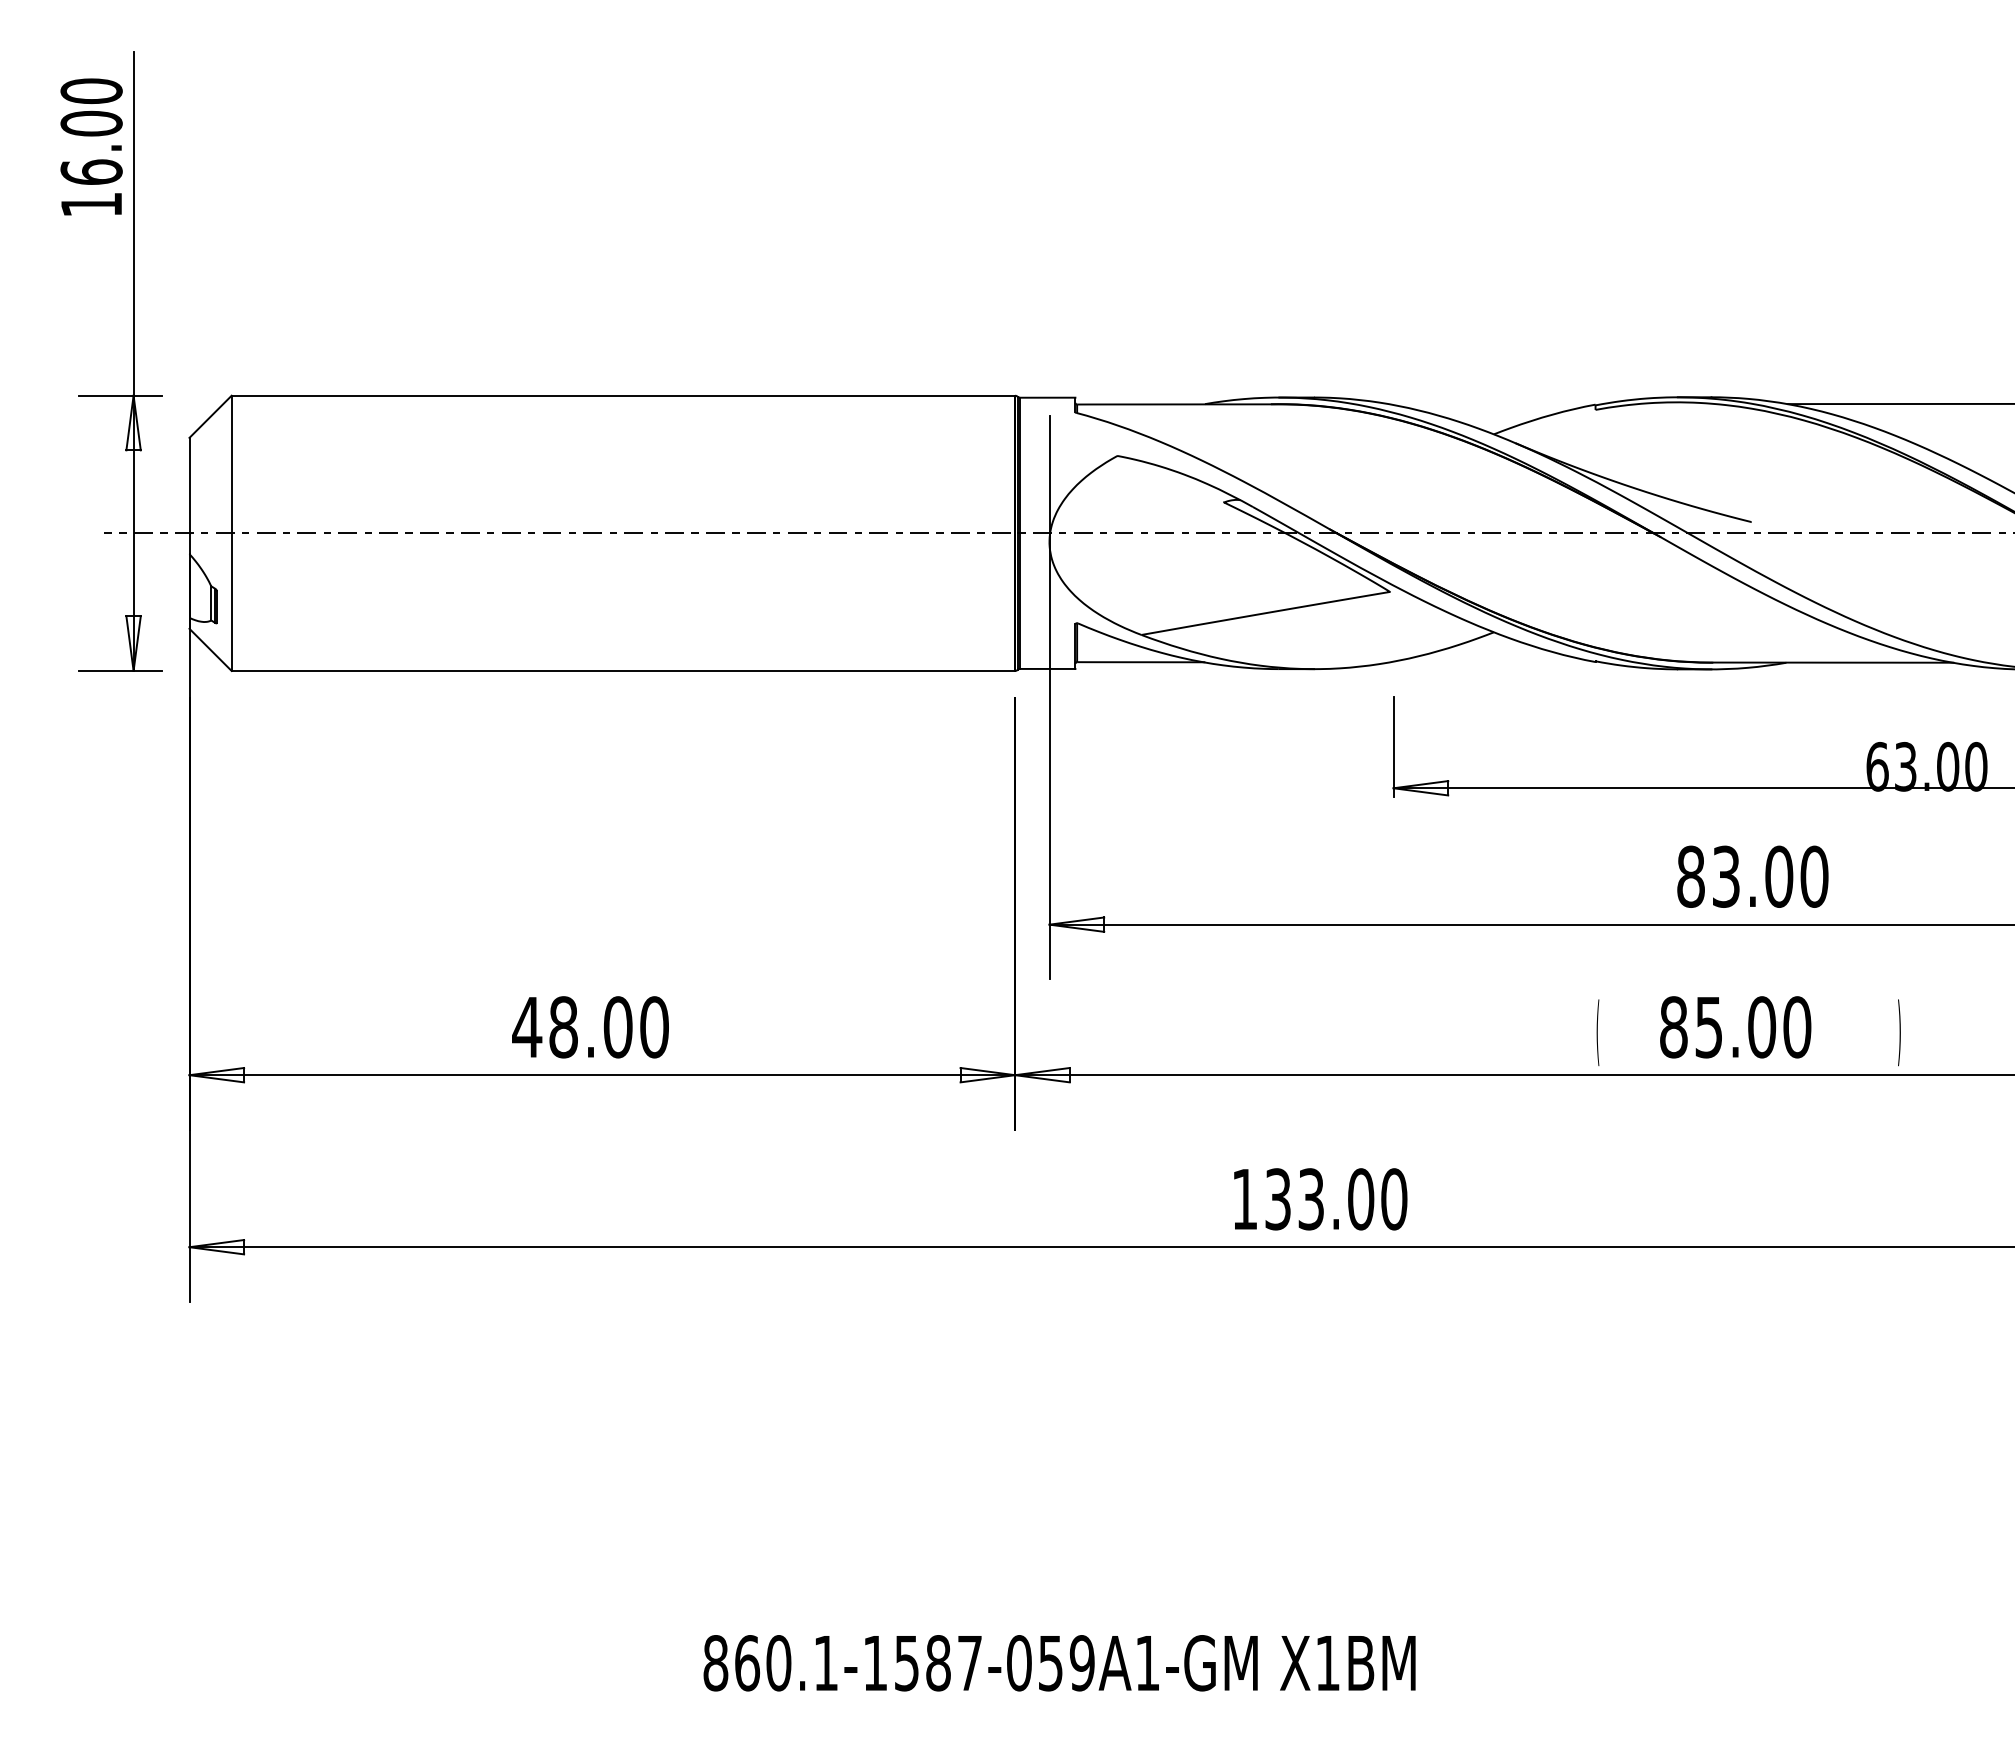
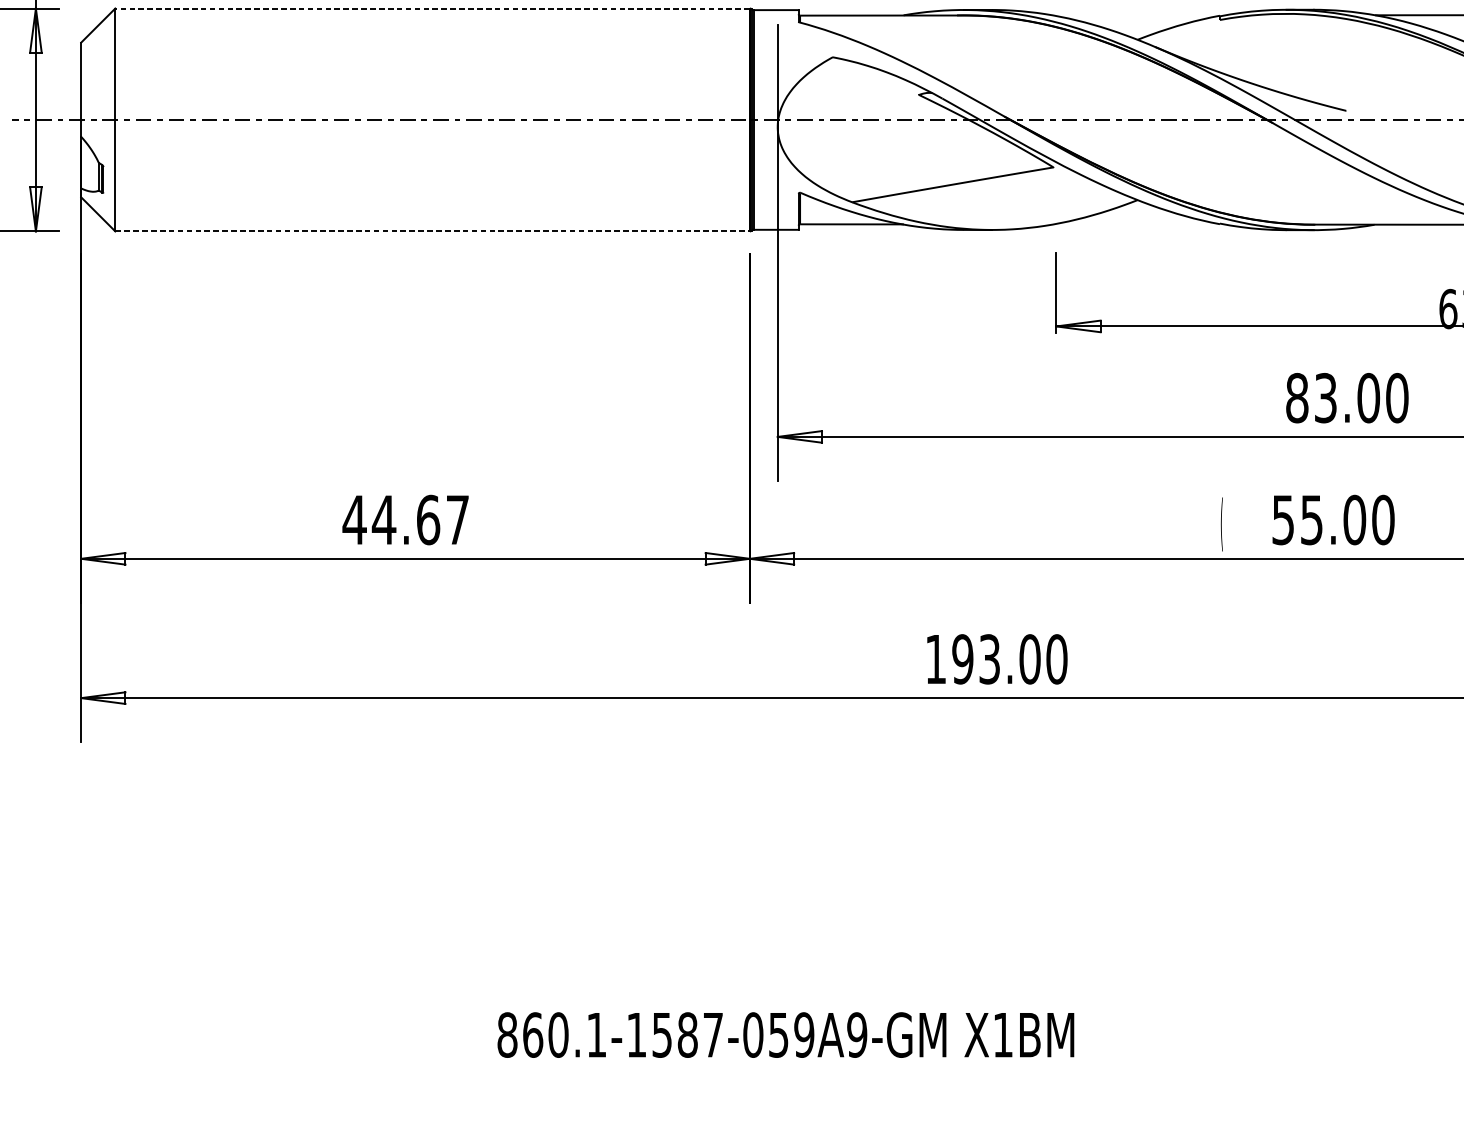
line: (623, 395) -> (432, 8), solid -> dashed
line: (623, 670) -> (432, 231), solid -> dashed
text: (608, 1027) -> (420, 520), 48.00 -> 44.67
text: (1673, 1027) -> (1283, 520), 85.00 -> 55.00
text: (1278, 1199) -> (963, 659), 133.00 -> 193.00
text: (1147, 1663) -> (857, 1035), 860.1-1587-059A1-GM -> 860.1-1587-059A9-GM

